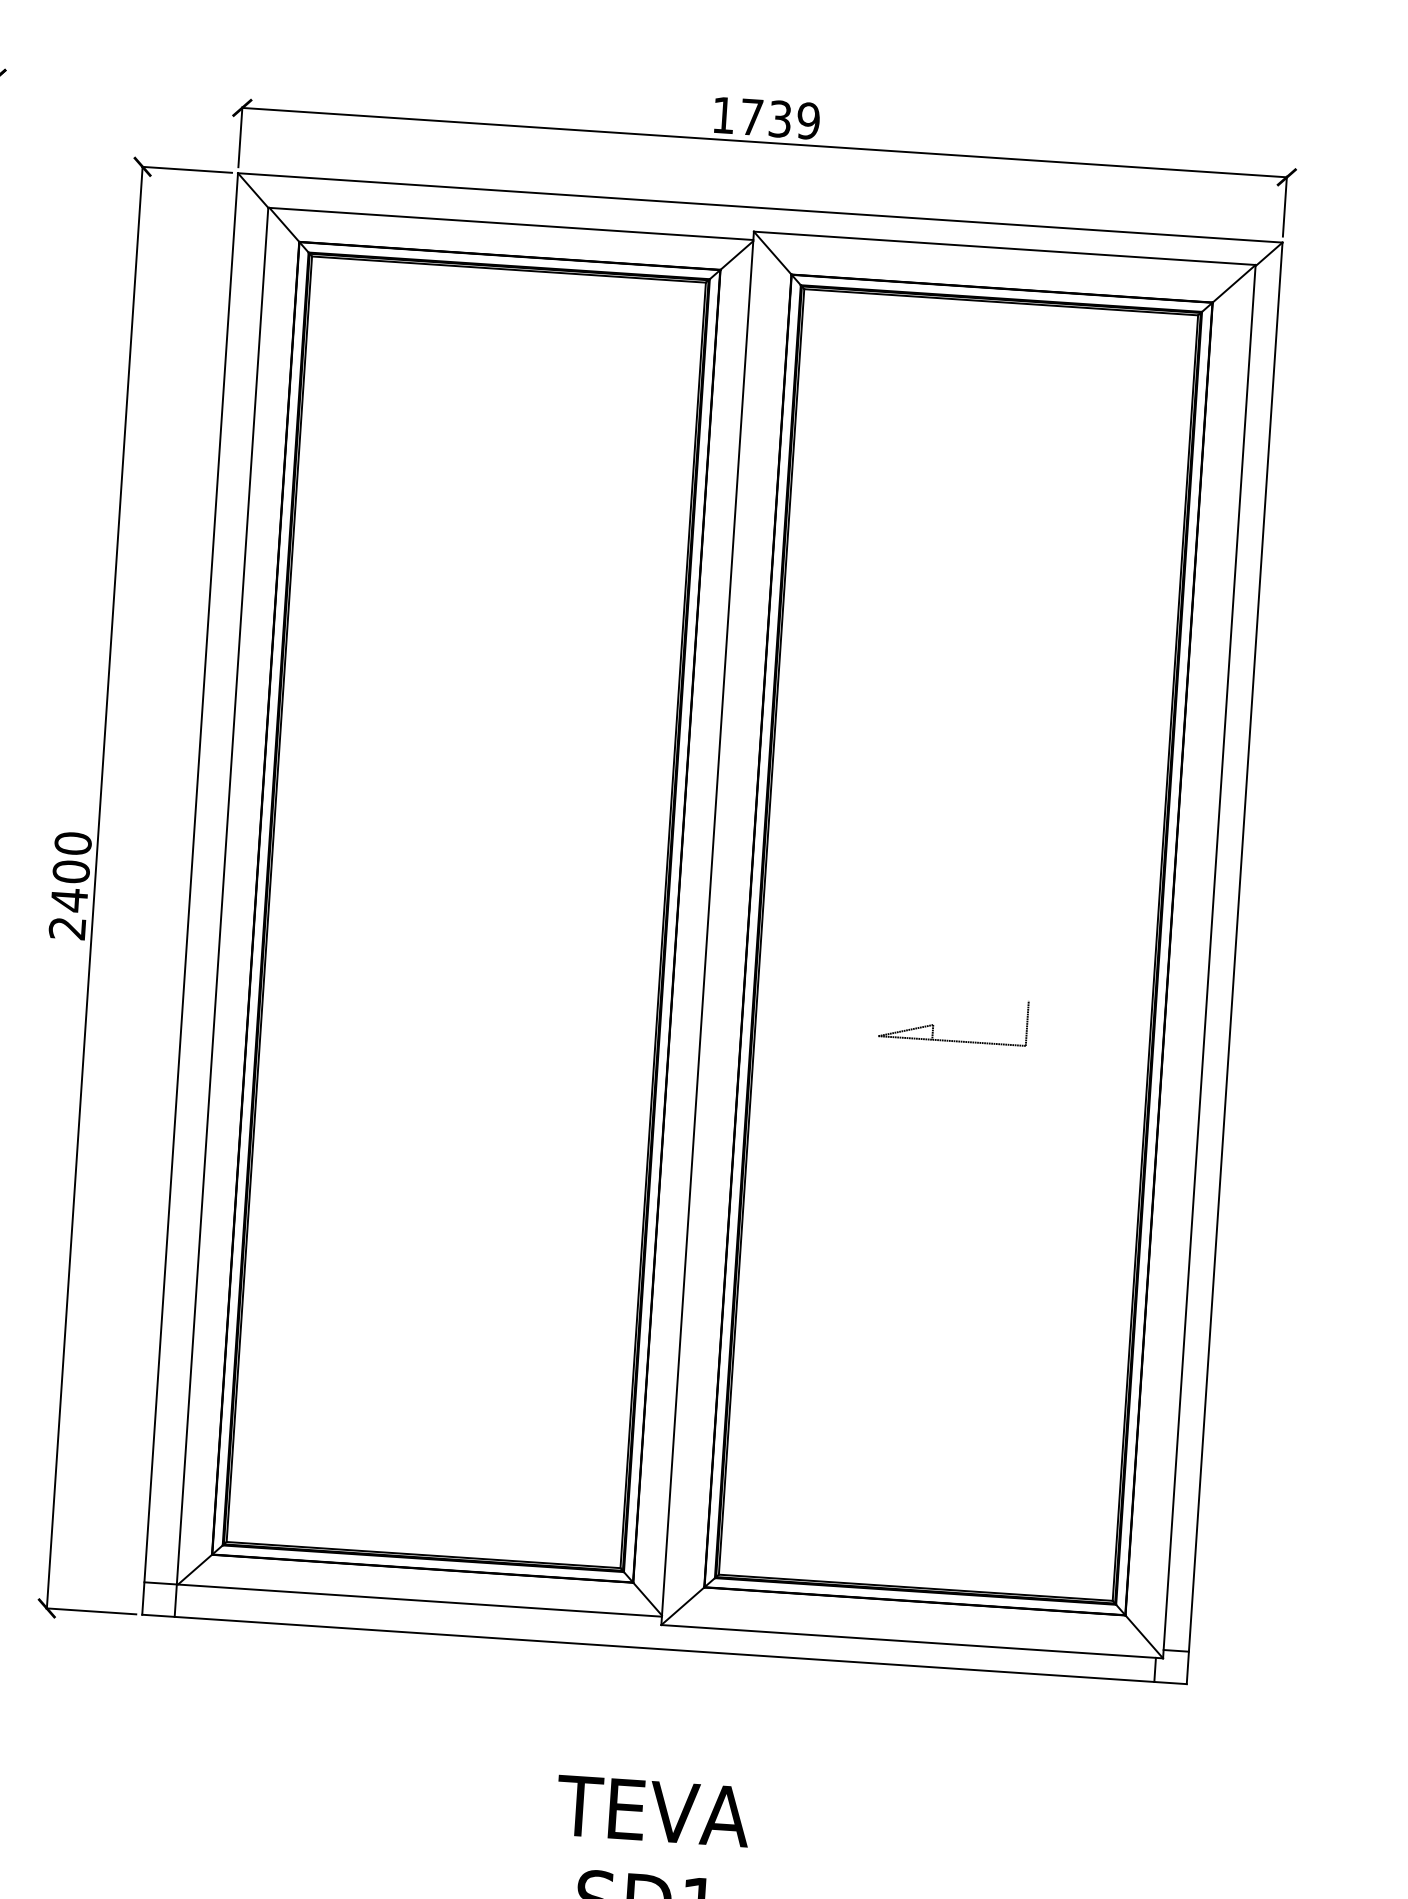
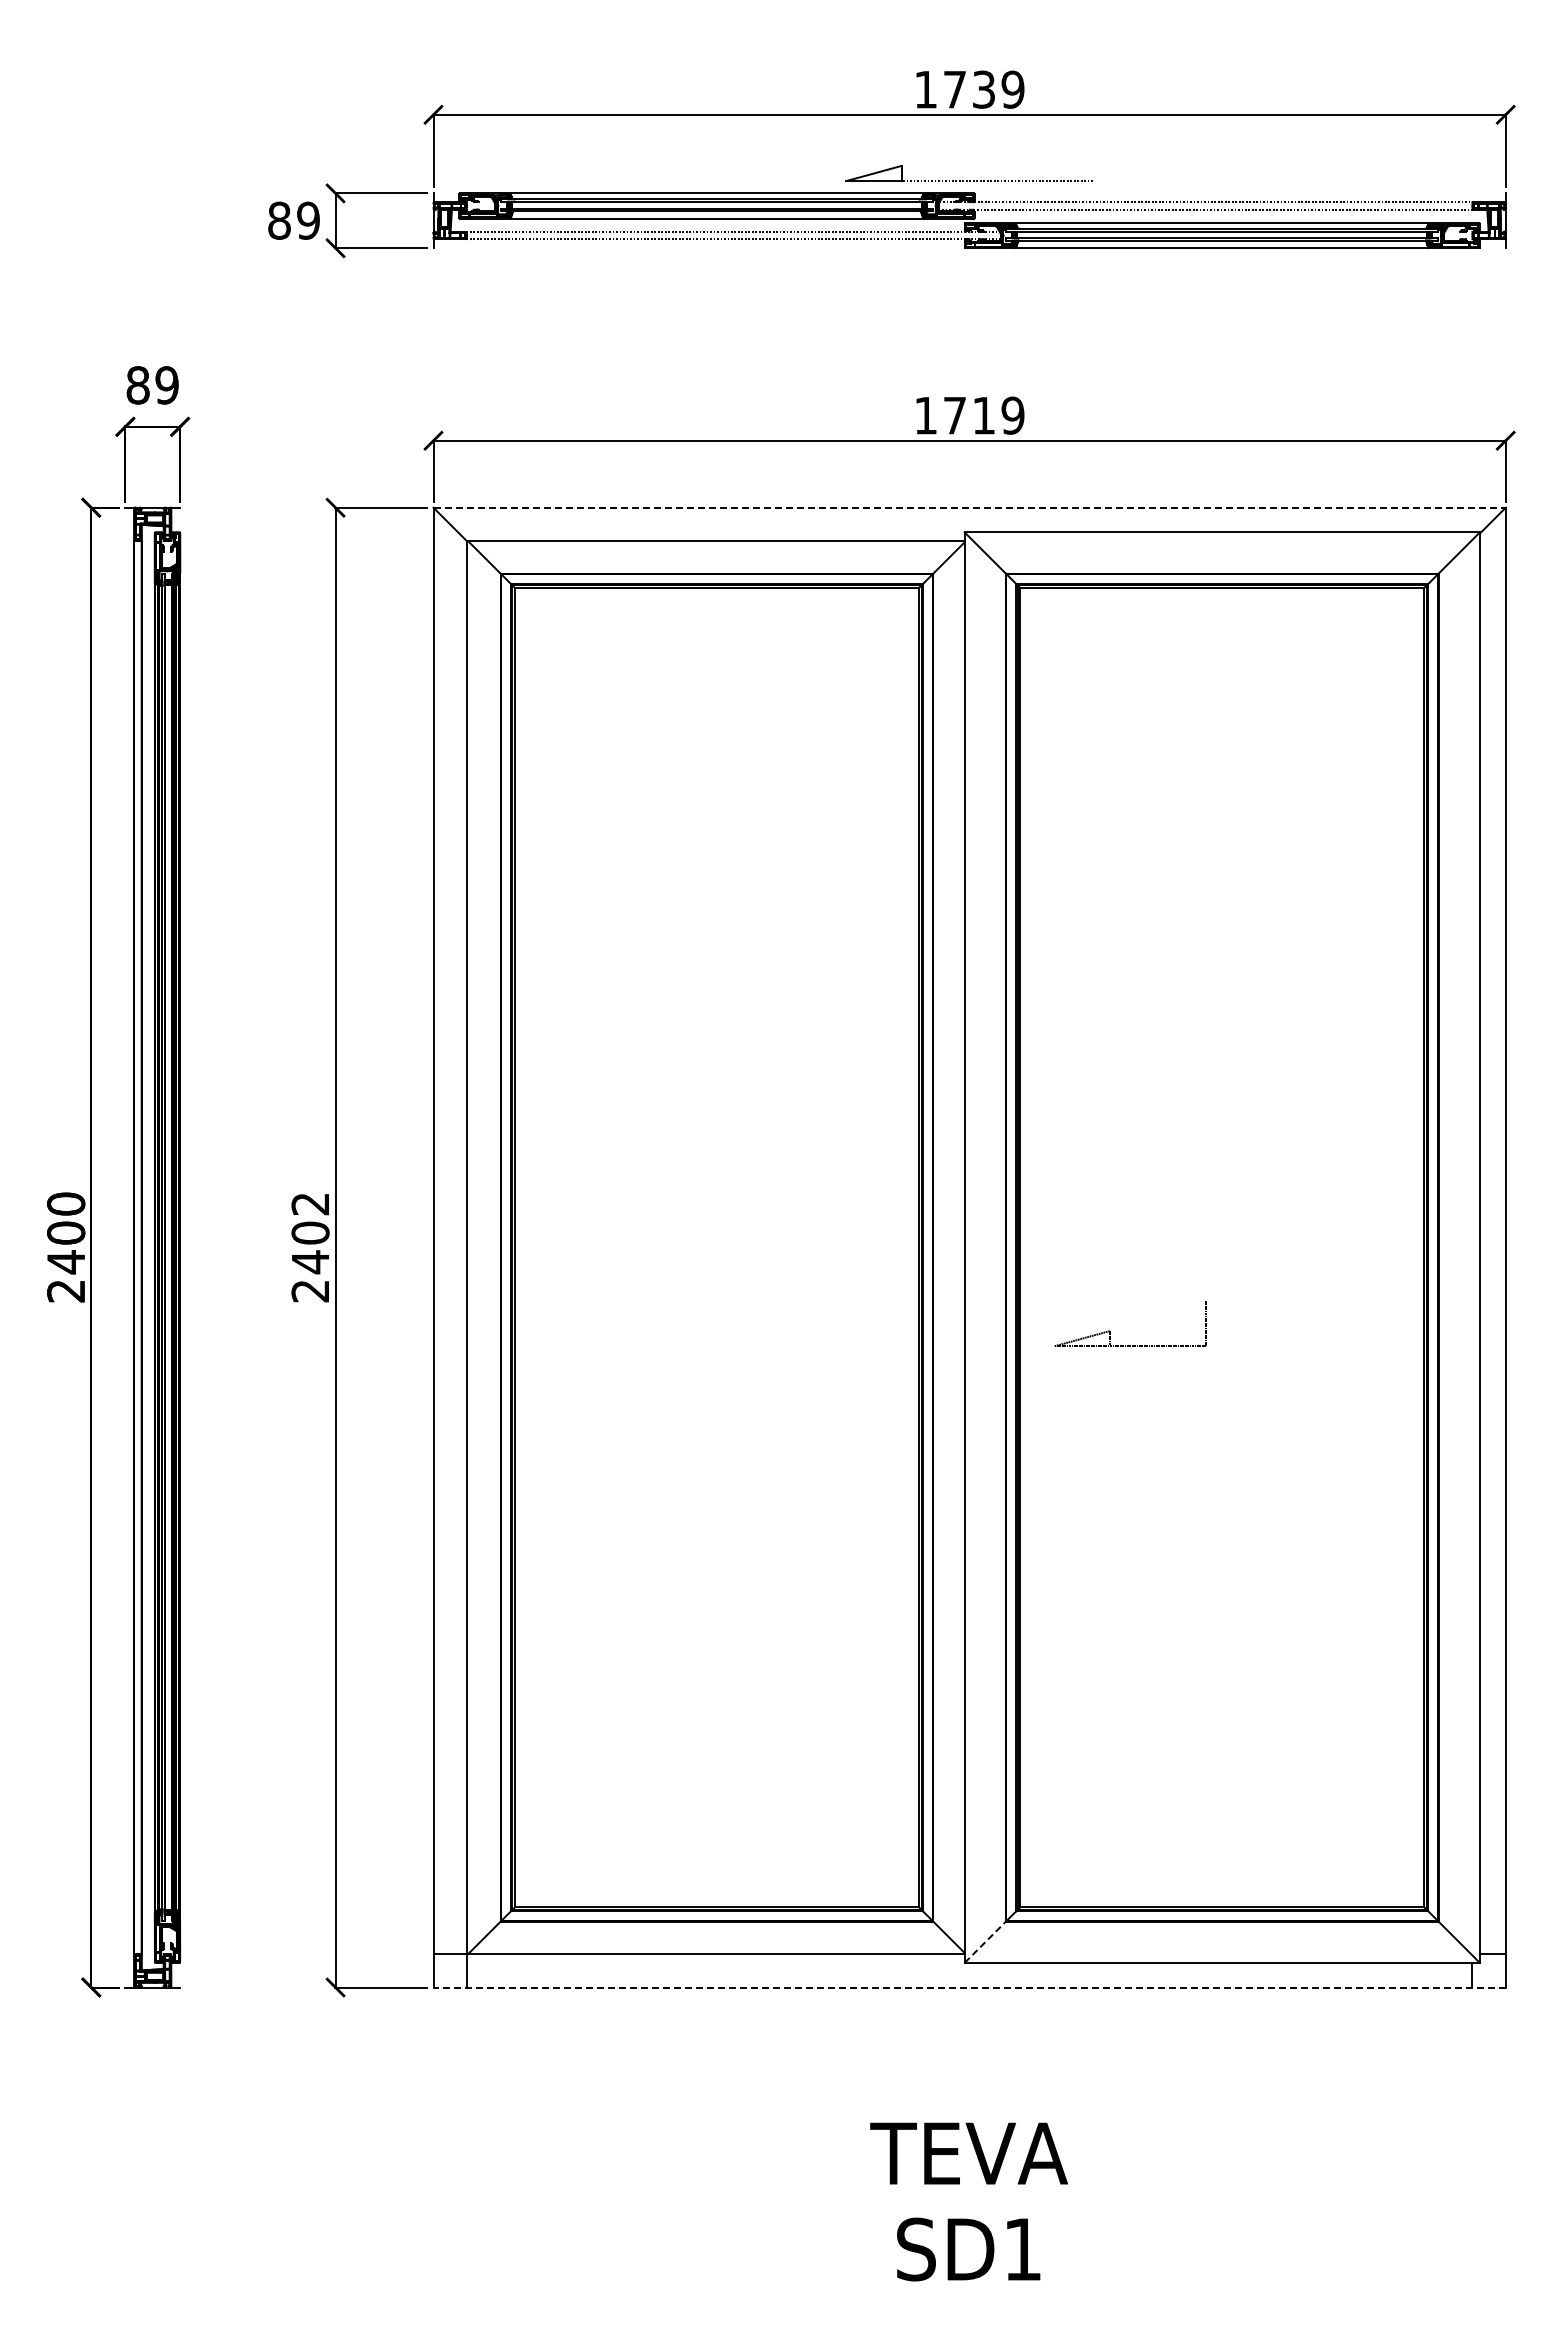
text: (779, 118) -> (983, 415), 1739 -> 1719
line: (761, 207) -> (970, 507), solid -> dashed
text: (73, 843) -> (310, 1203), 2400 -> 2402
part: (933, 1025) -> (1110, 1331), moved
line: (682, 1605) -> (985, 1941), solid -> dashed
line: (664, 1649) -> (969, 1987), solid -> dashed

